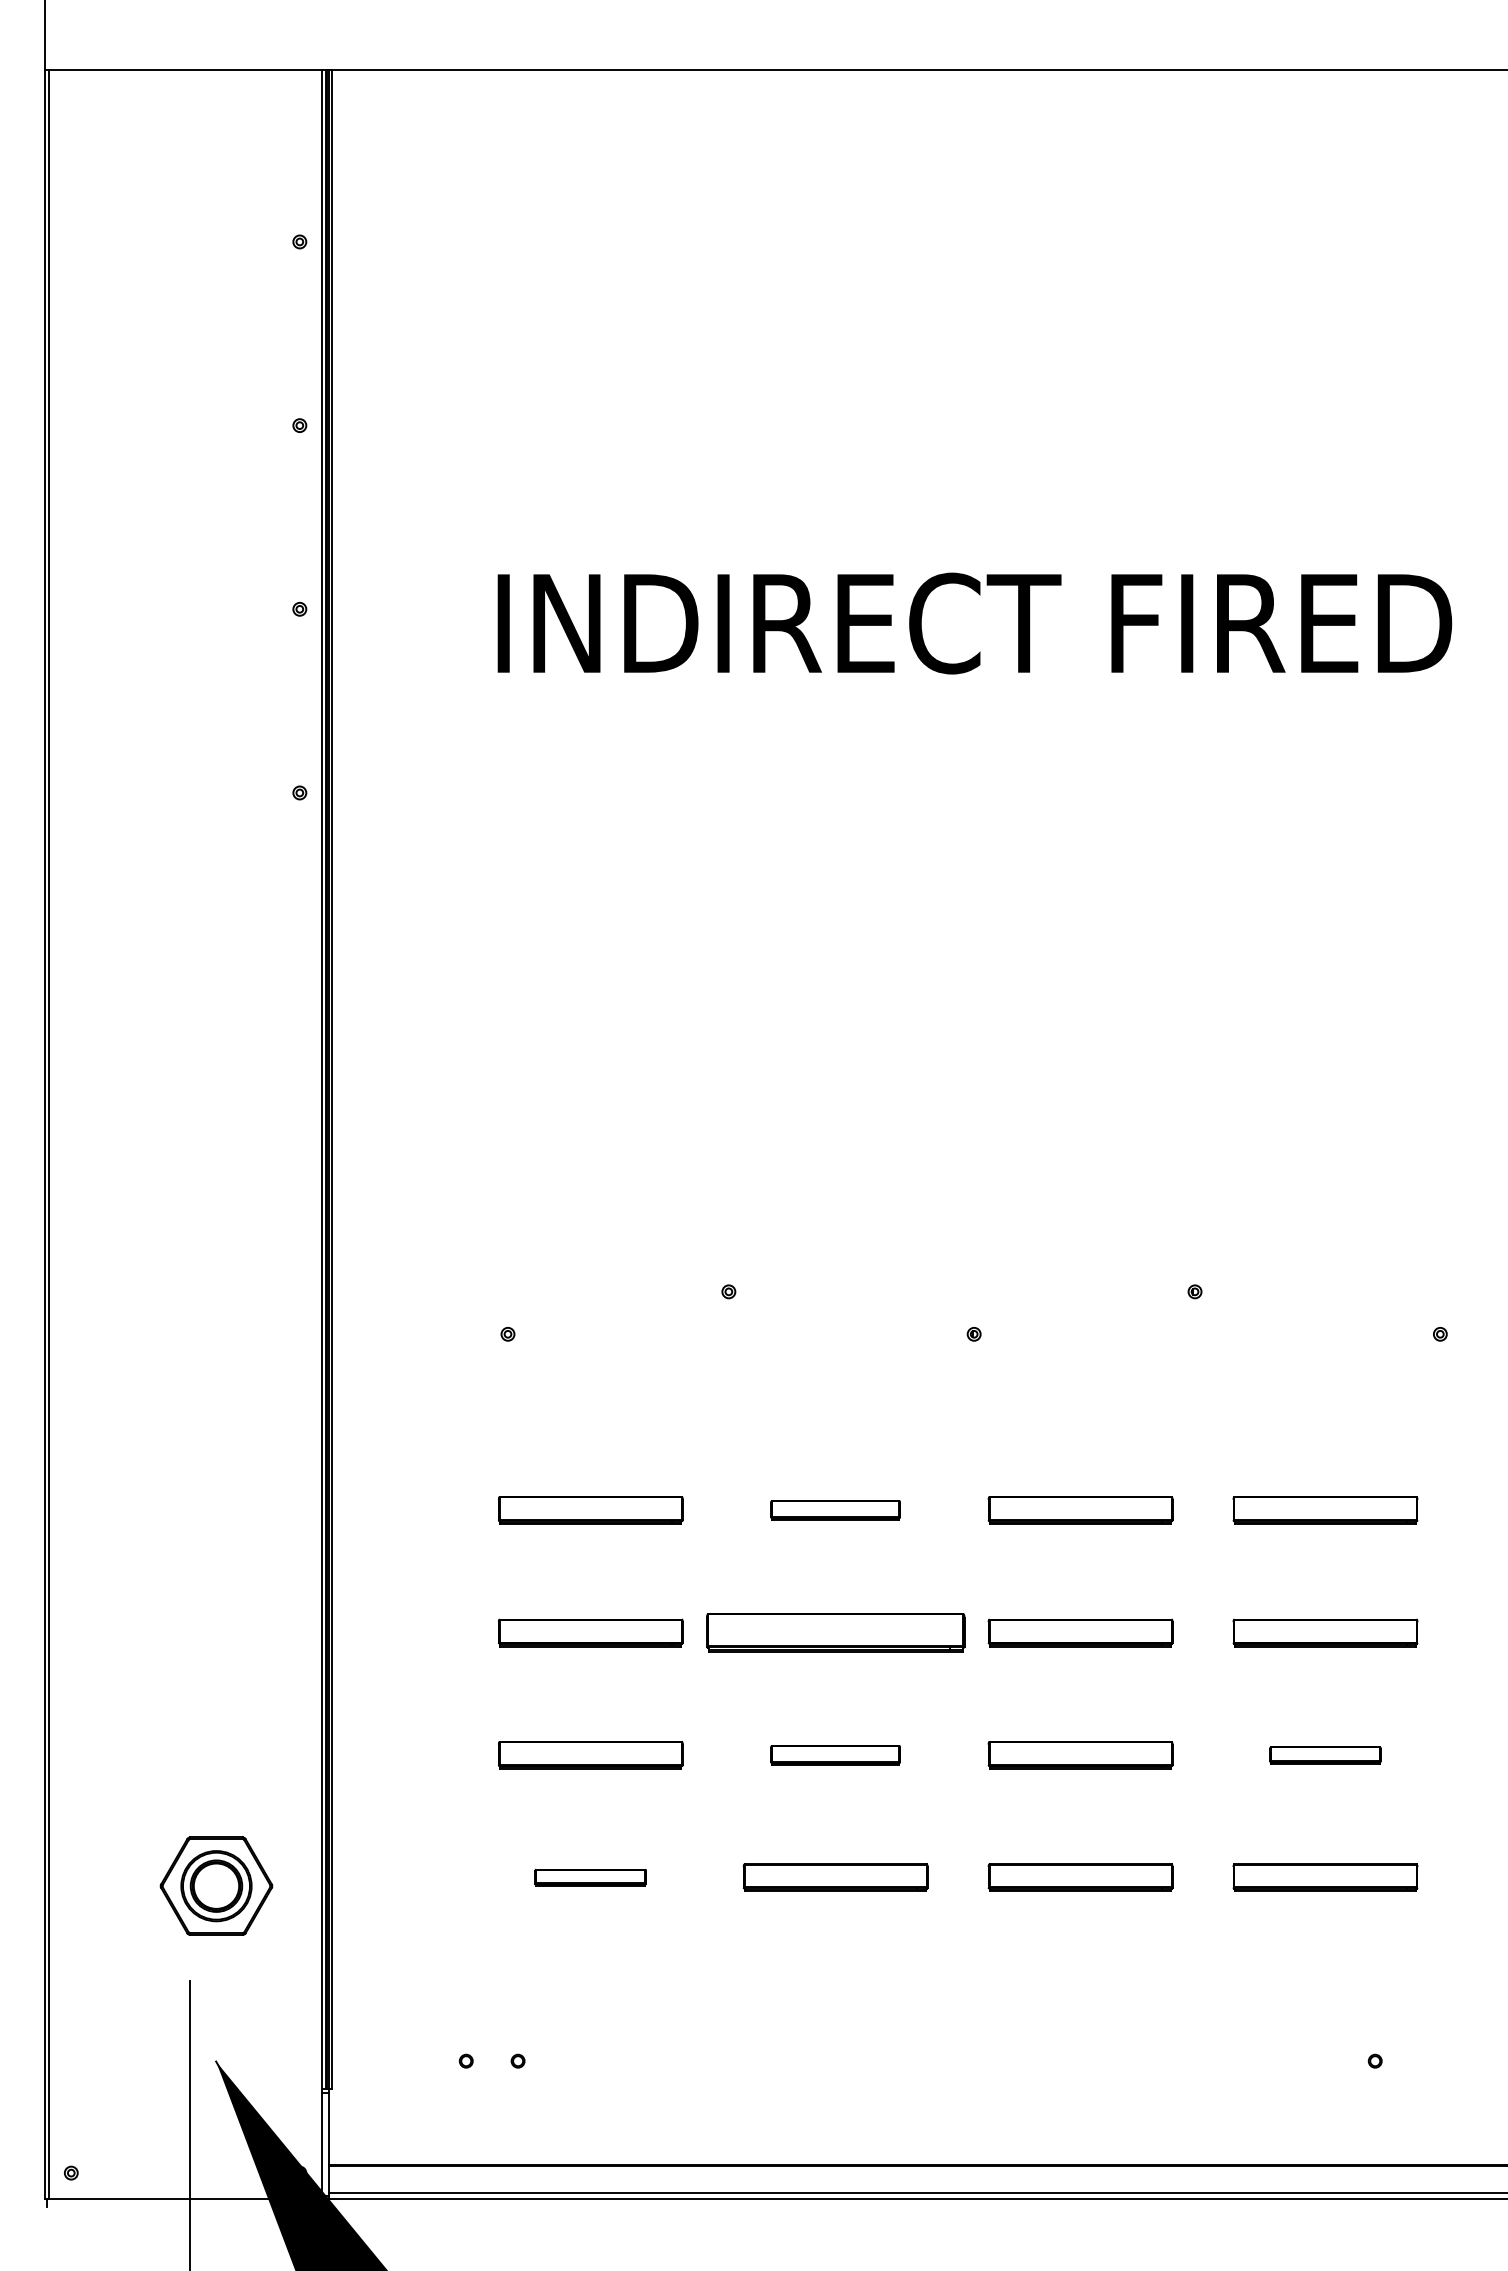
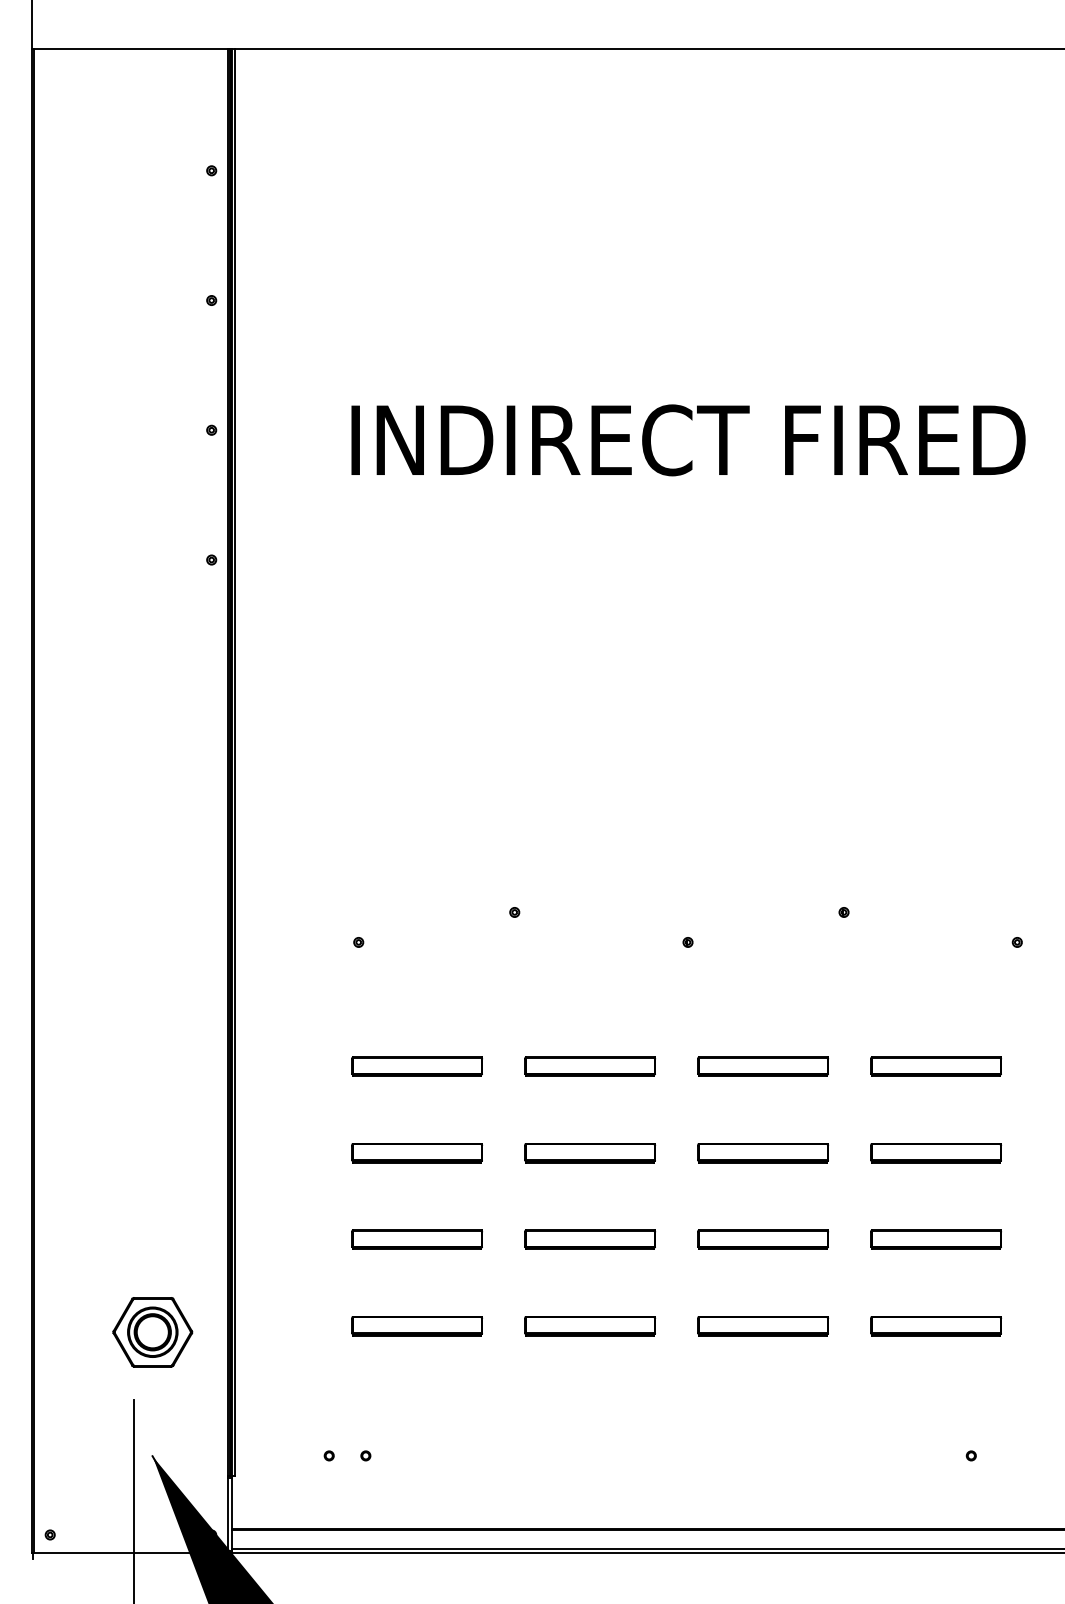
part: (835, 1510) -> (590, 1066), size x1.43
part: (835, 1632) -> (590, 1153), size x0.71
part: (835, 1755) -> (590, 1239), size x1.43
part: (1325, 1755) -> (936, 1239), size x1.67
part: (590, 1877) -> (417, 1326), size x1.67

